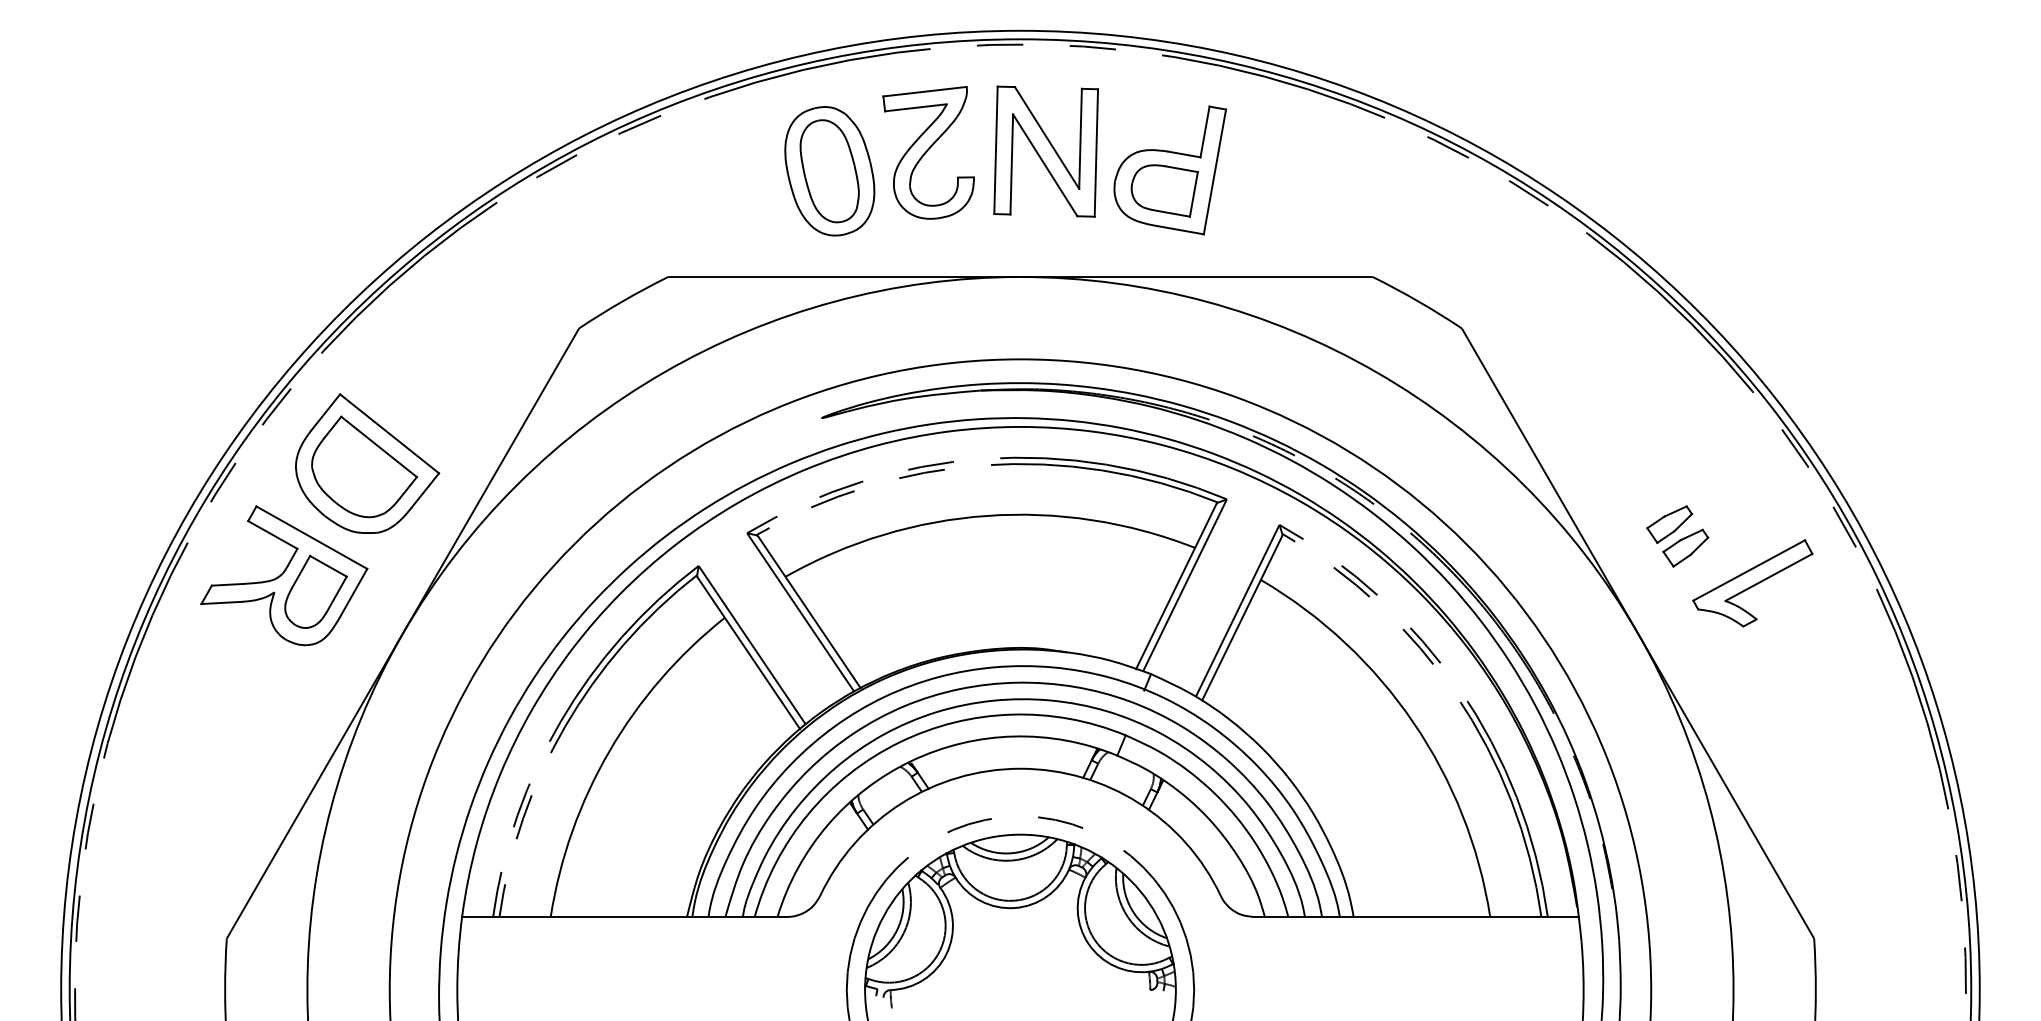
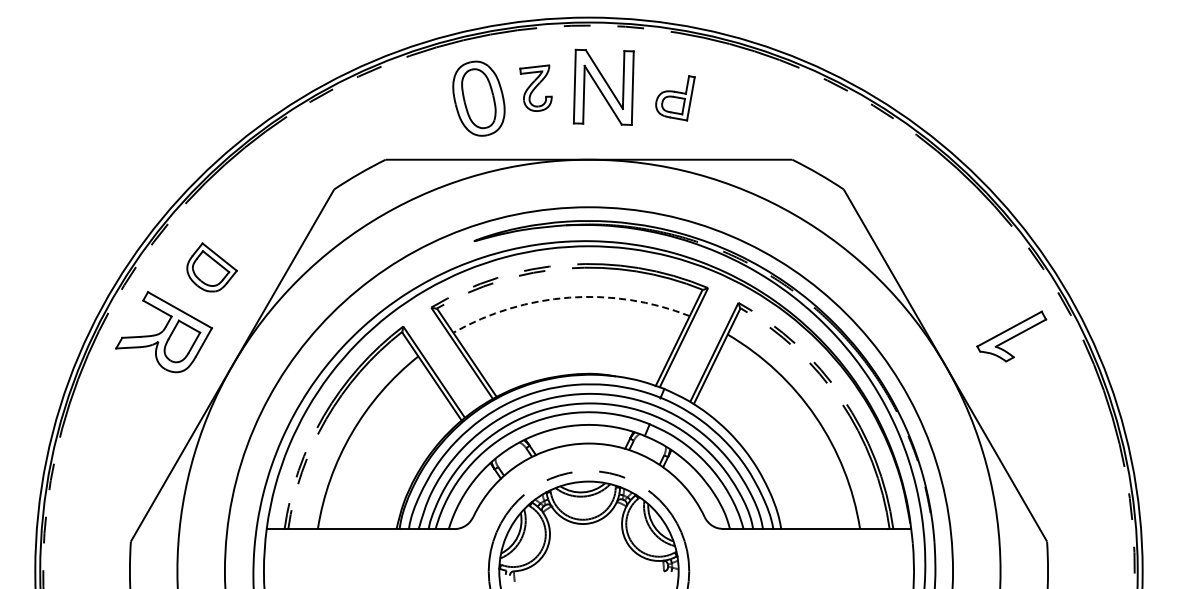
part: (927, 153) -> (535, 88), size x0.6
part: (1170, 170) -> (675, 98), size x0.6
part: (366, 463) -> (211, 267), size x0.6
arc: (986, 515) -> (569, 297), solid -> dashed
part: (1676, 536) -> (967, 309), removed

